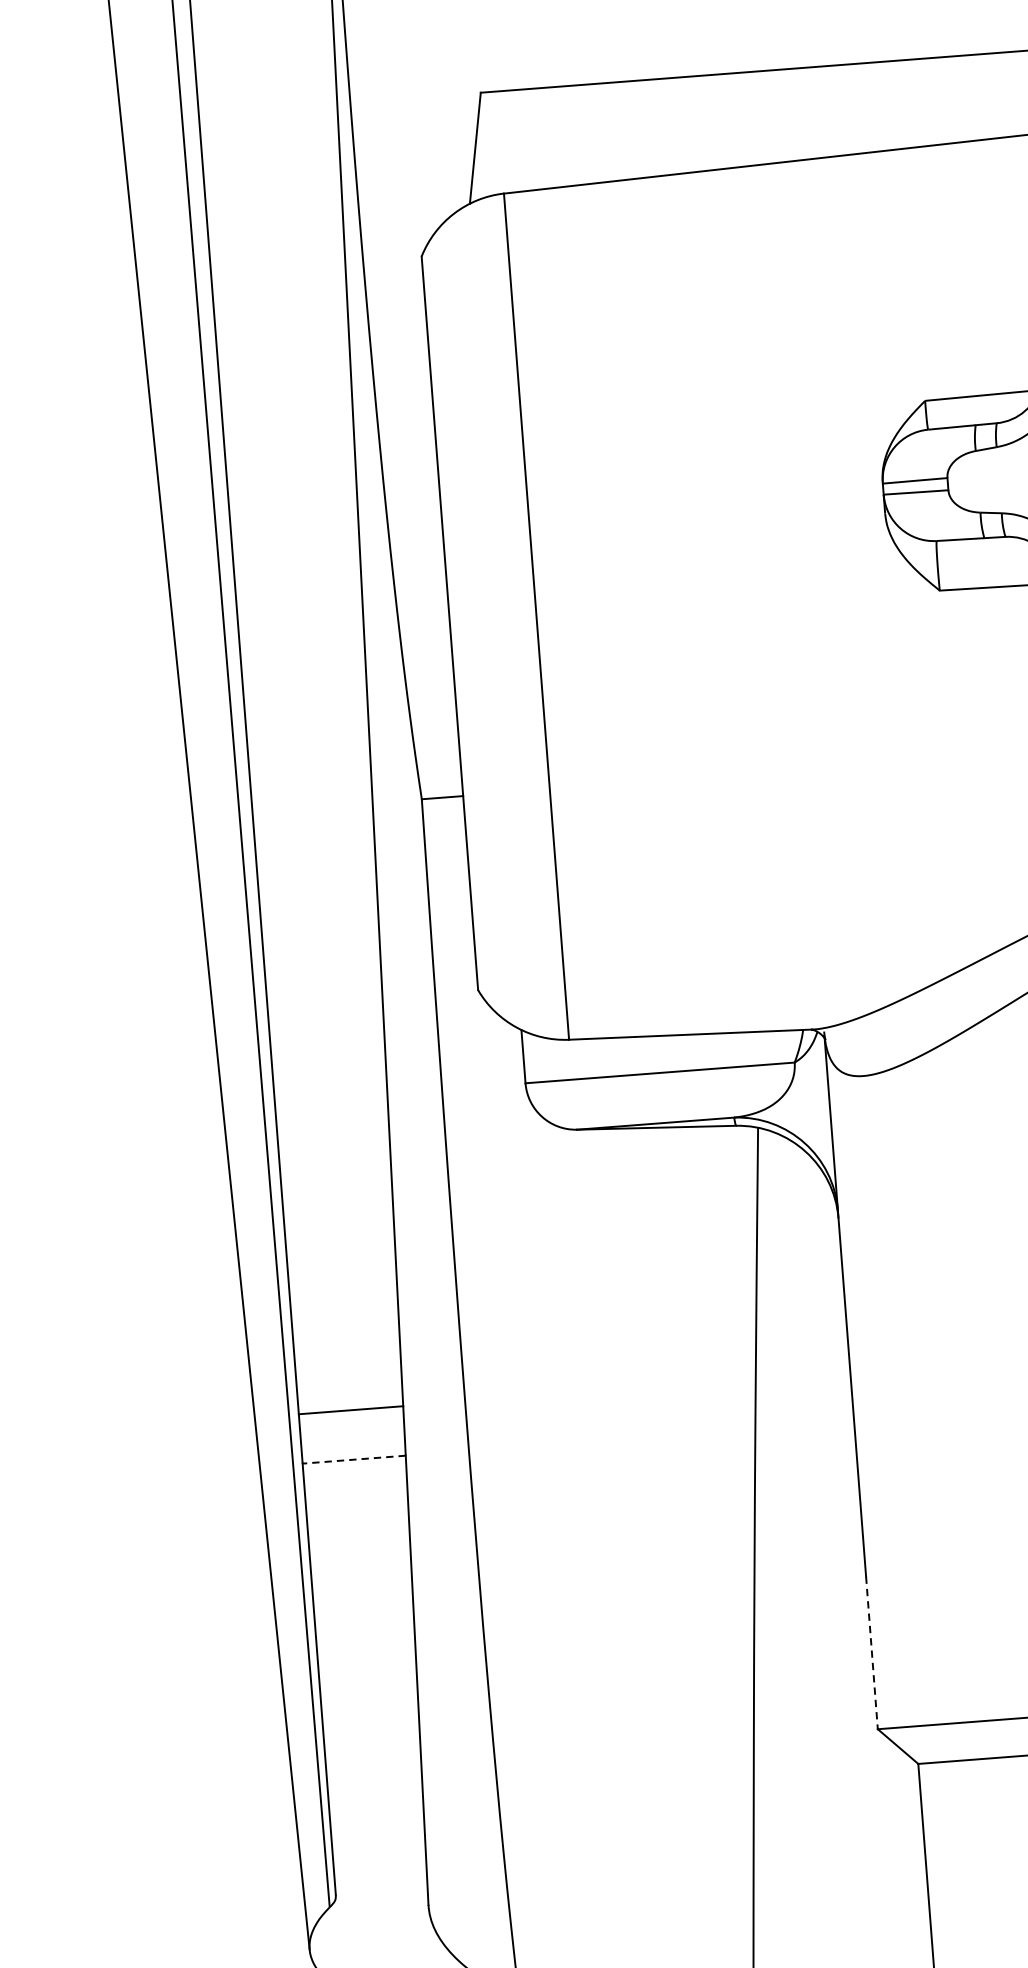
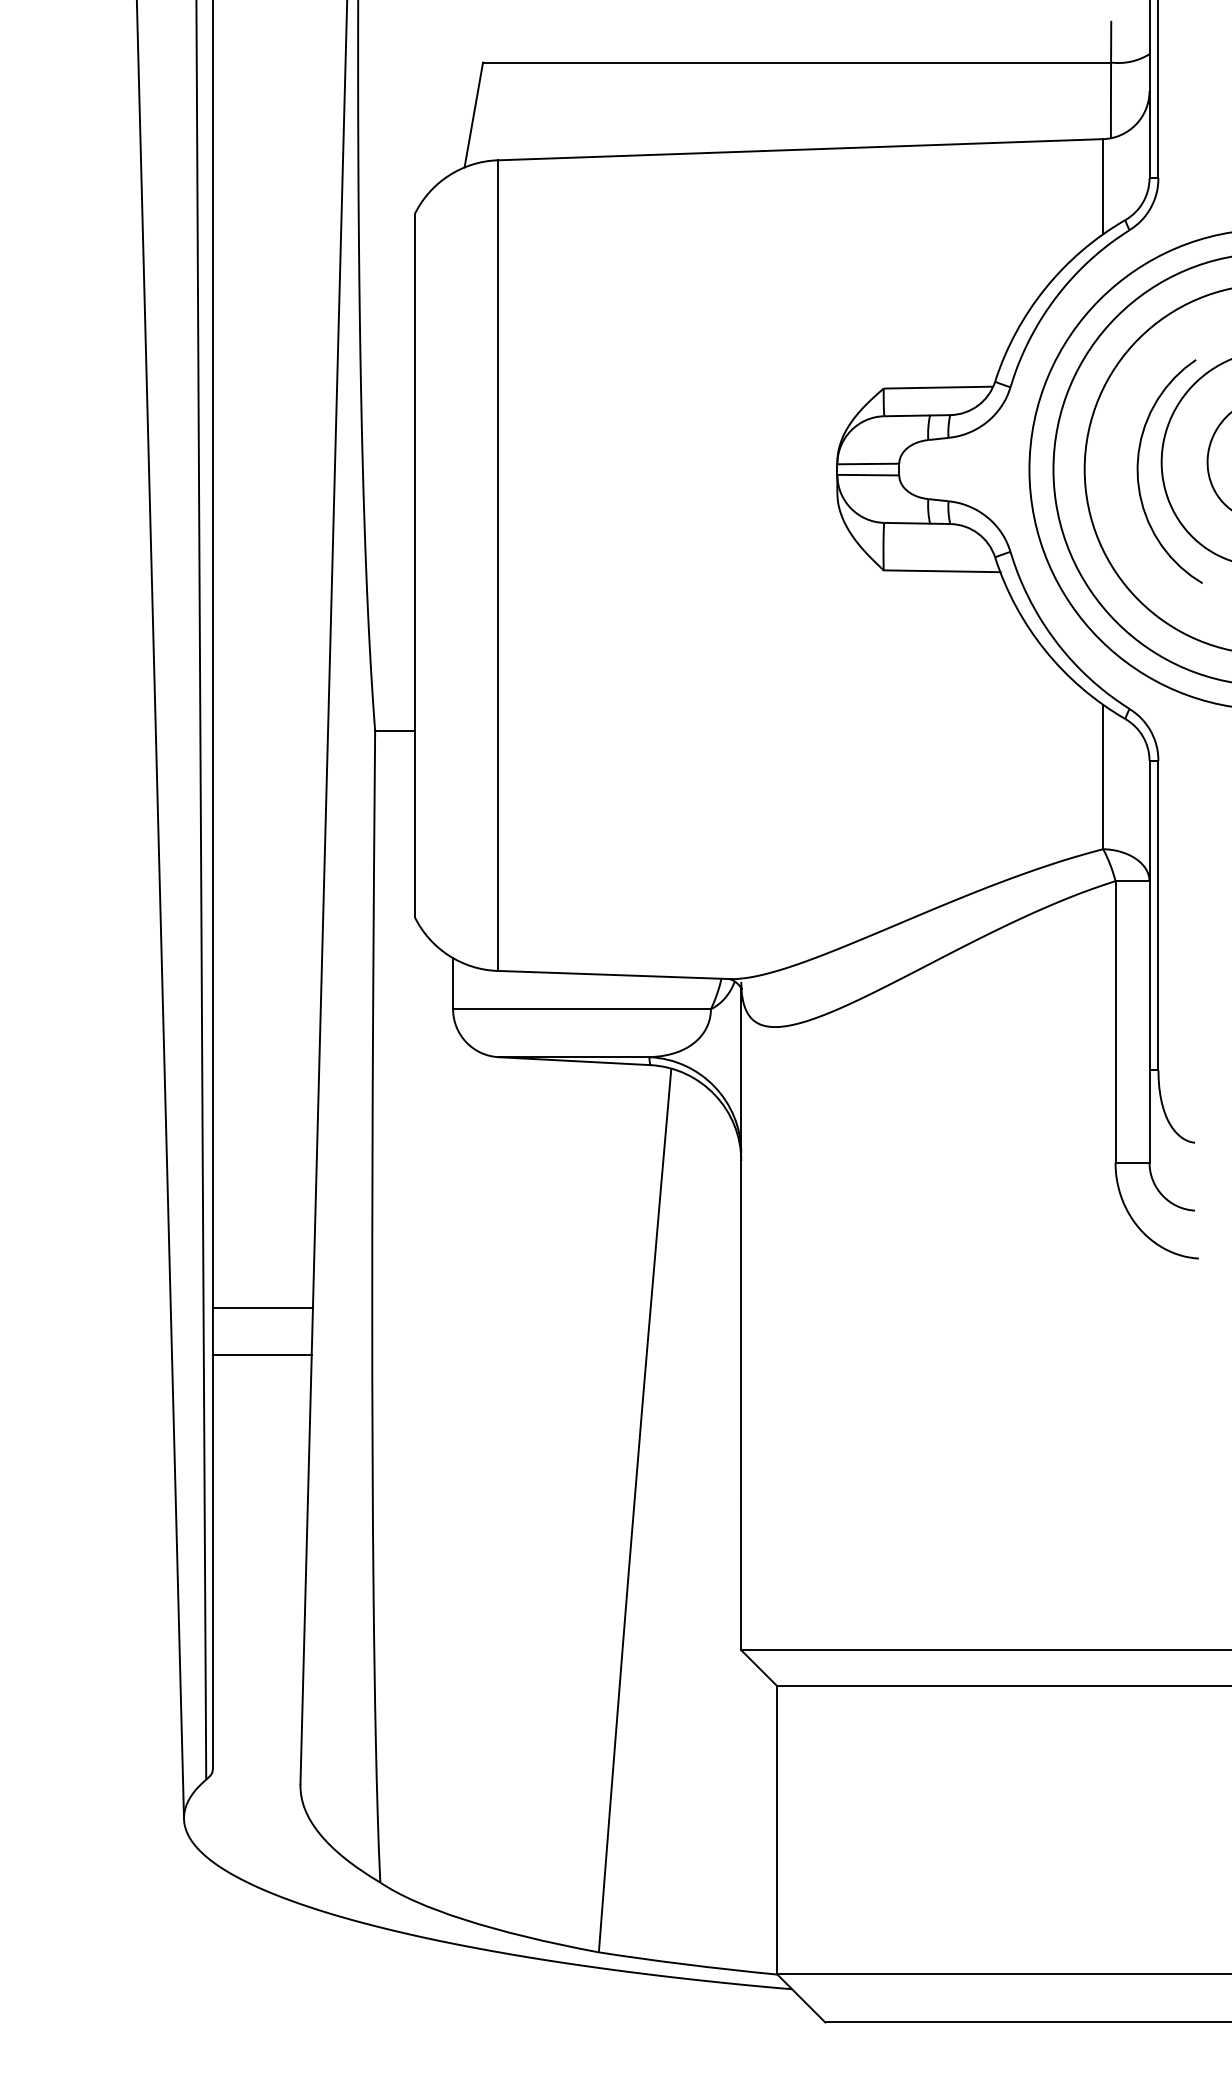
line: (353, 1460) -> (261, 1355), dashed -> solid
line: (872, 1653) -> (741, 1577), dashed -> solid

